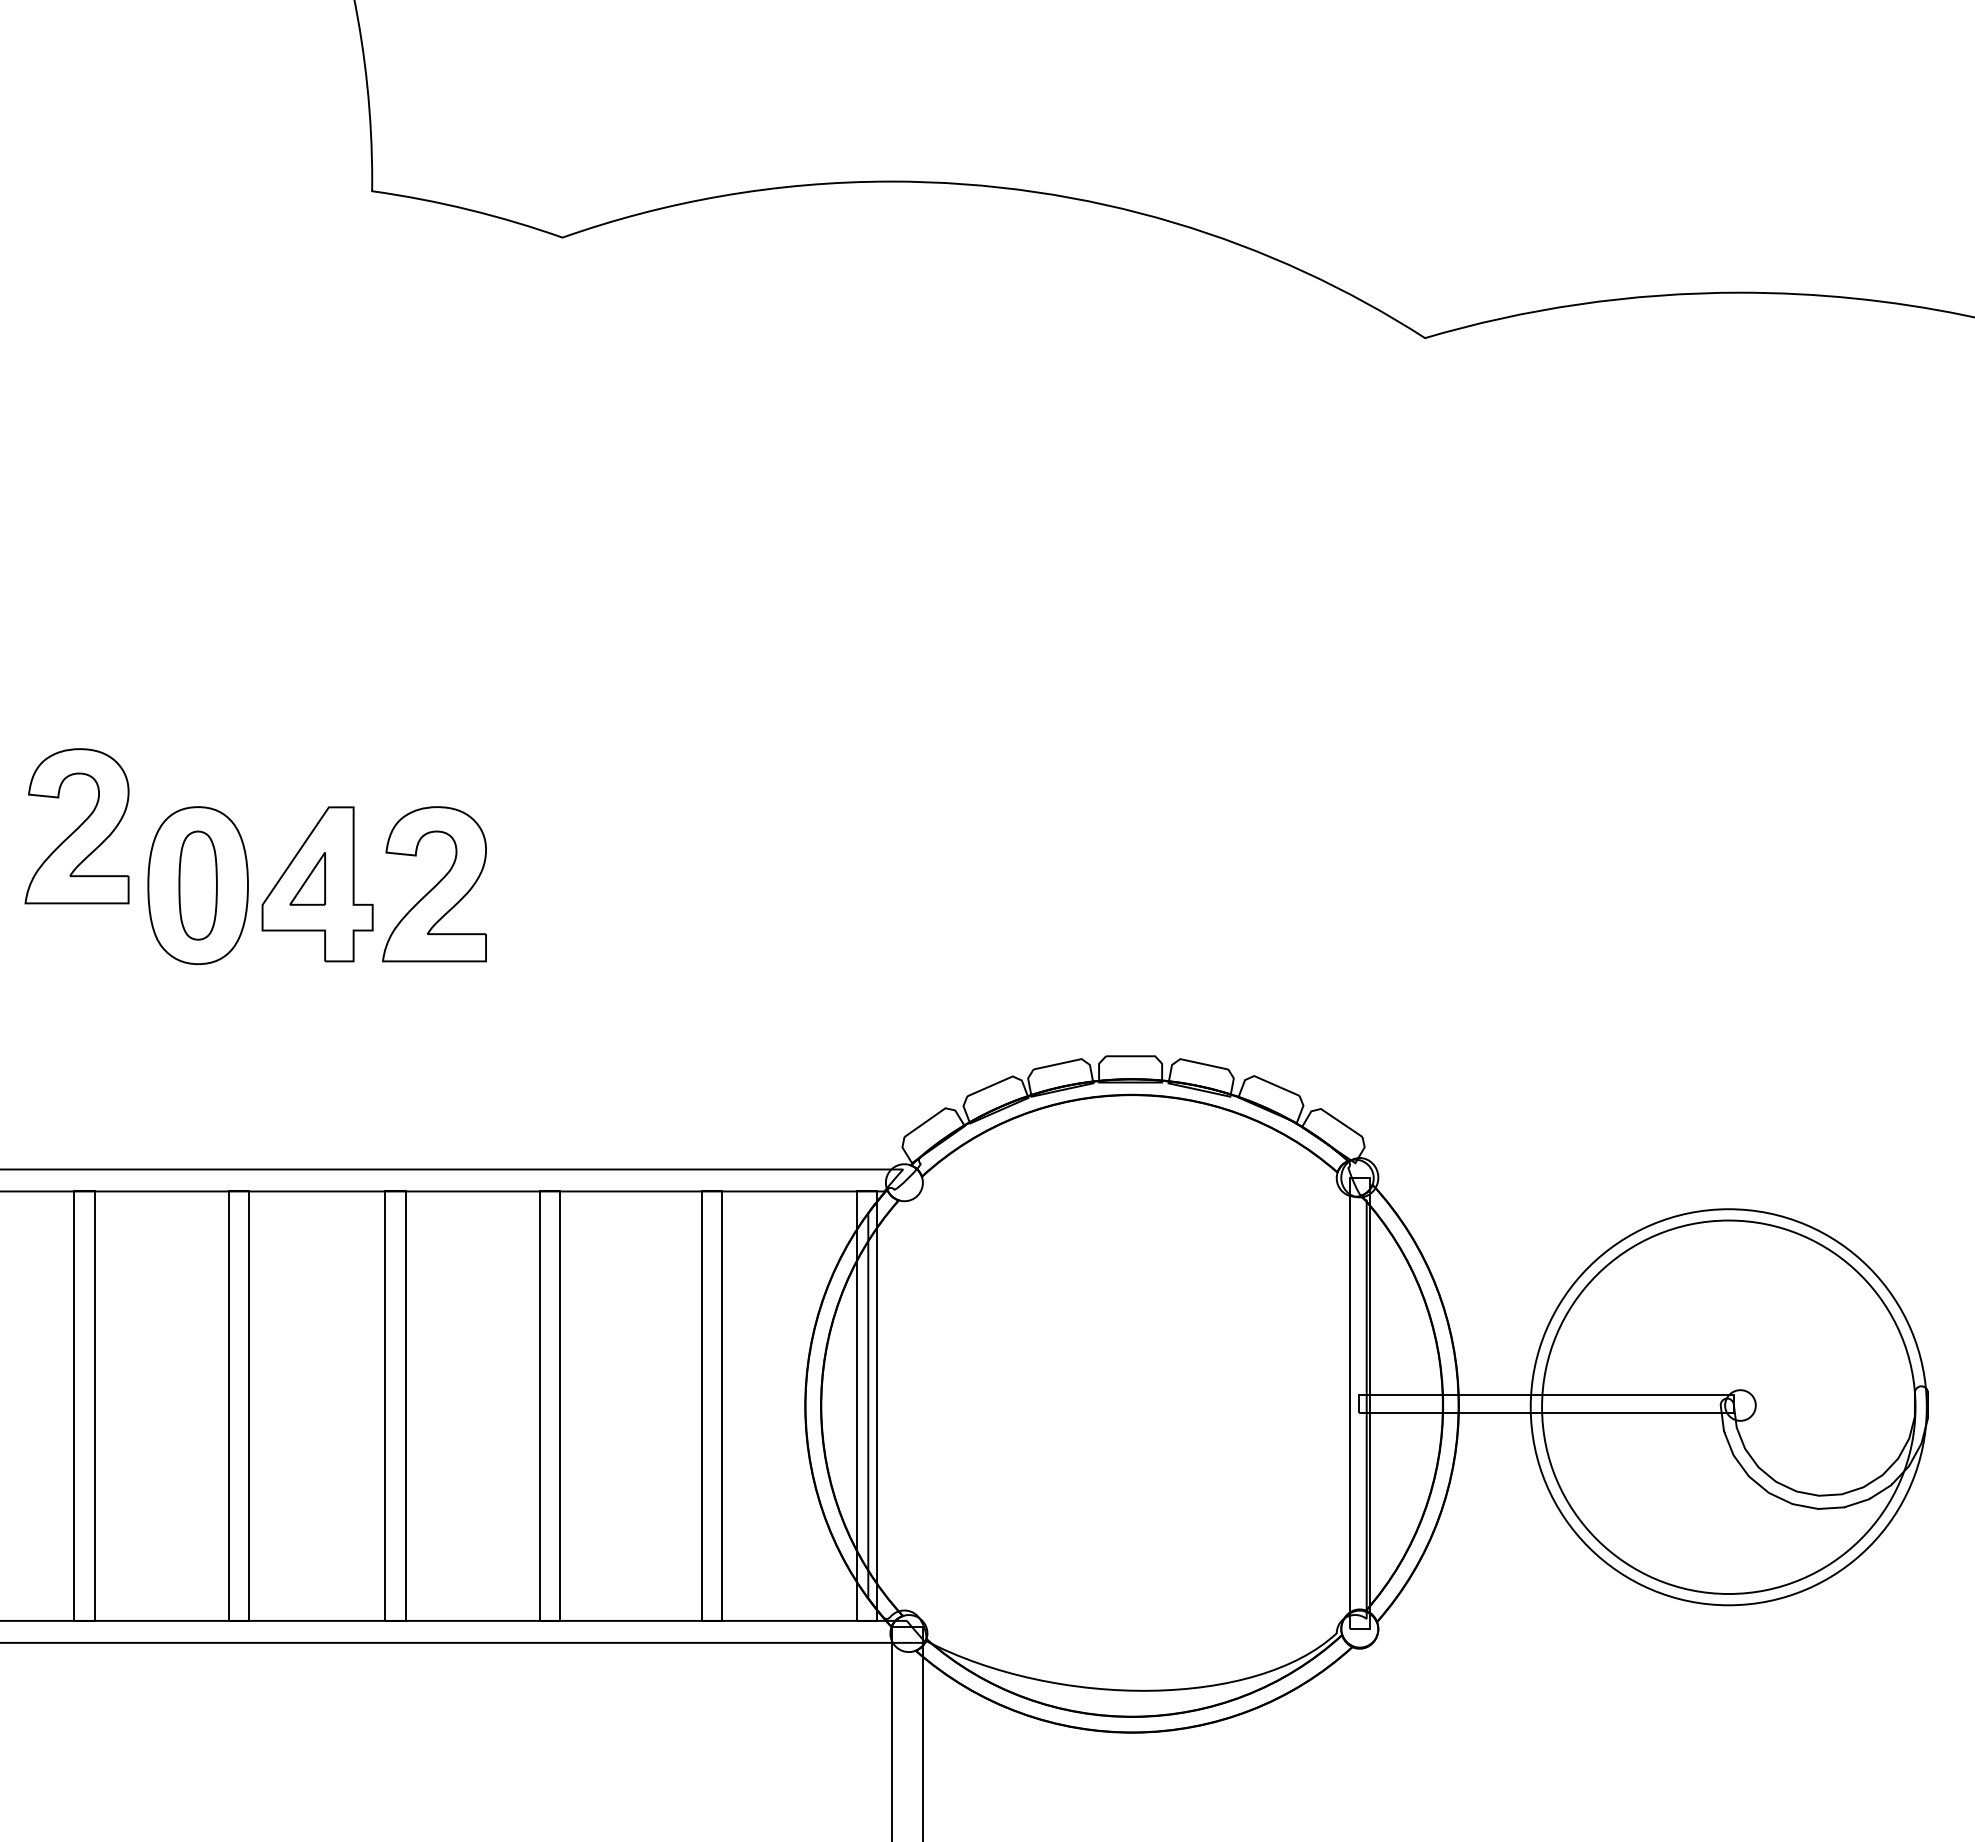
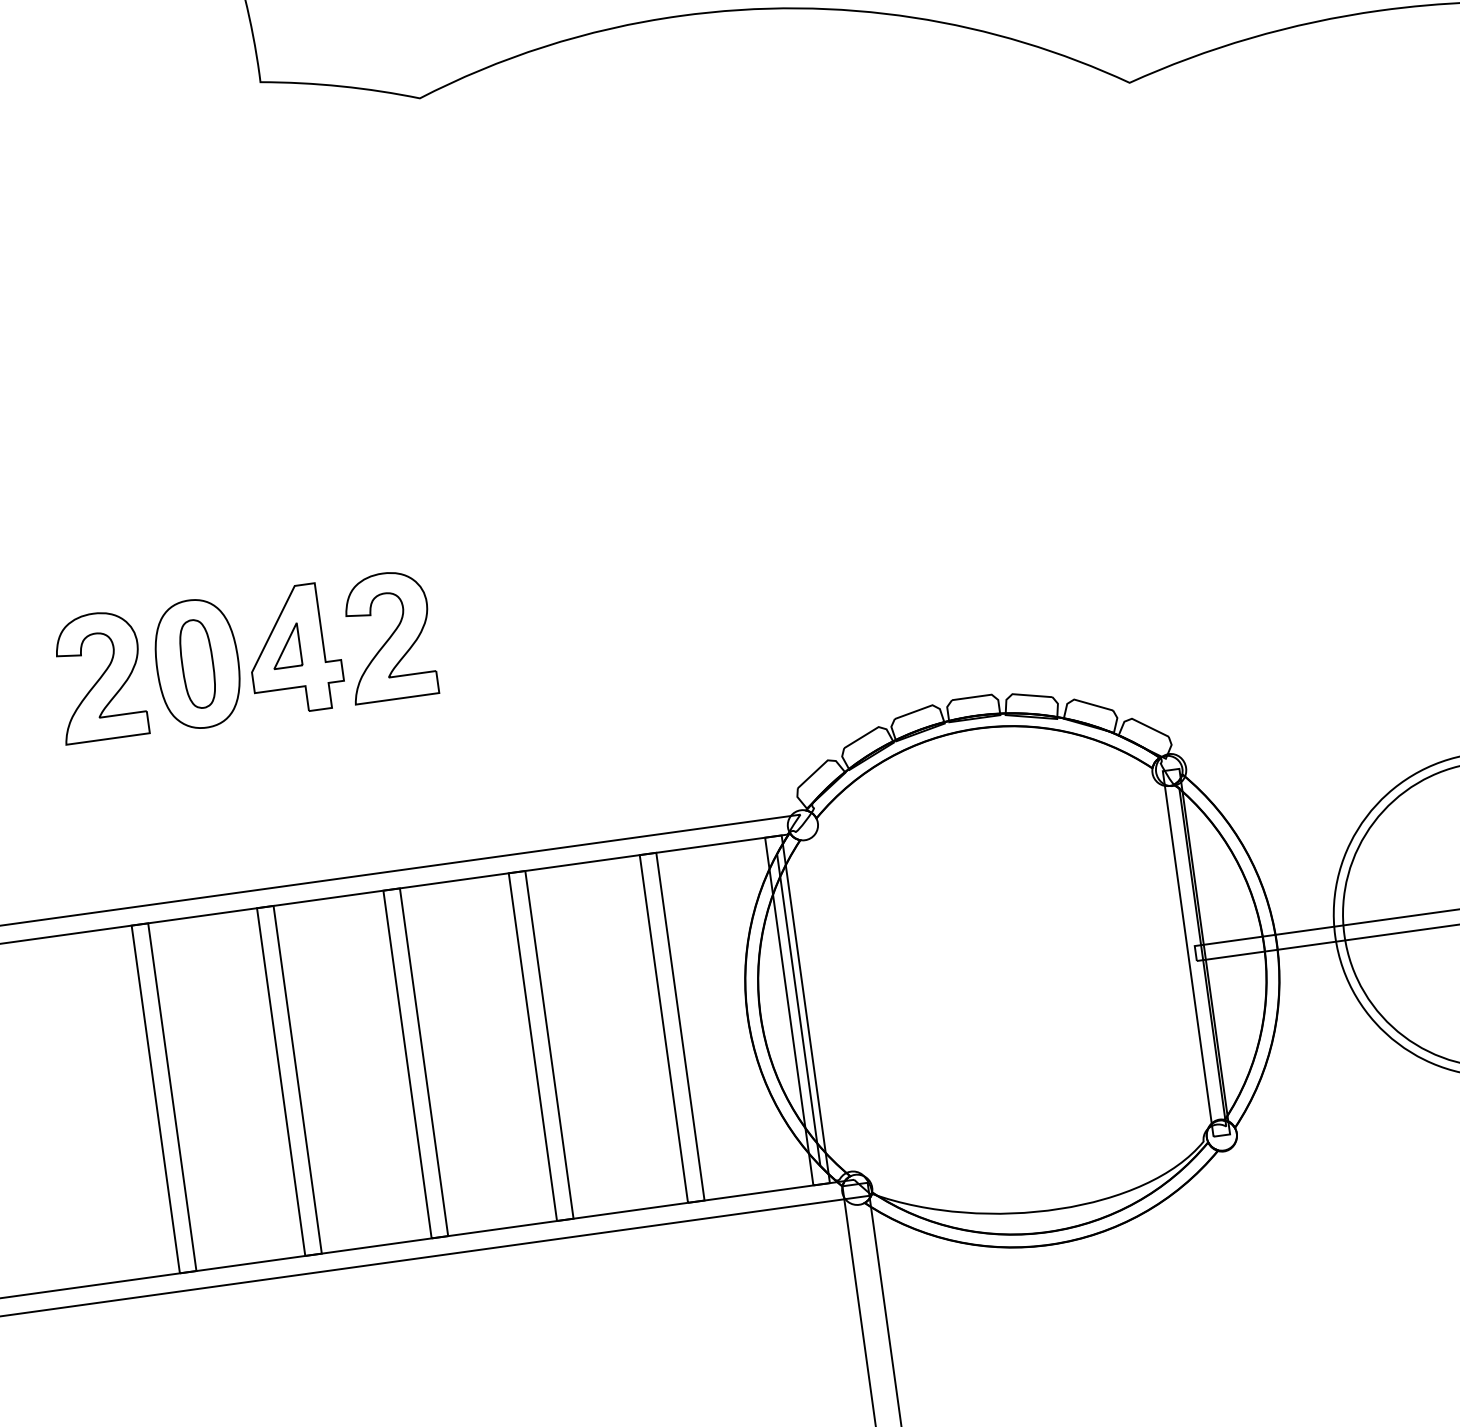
part: (76, 826) -> (99, 676), moved

